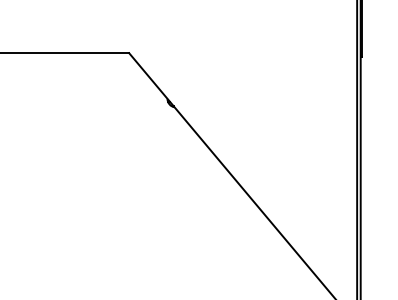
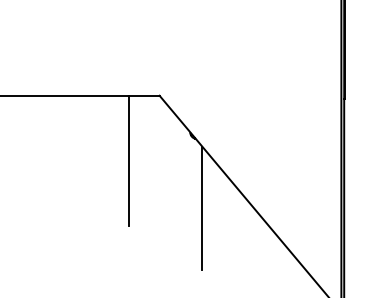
line: (91, 134) -> (129, 160), added
line: (182, 193) -> (202, 207), added

